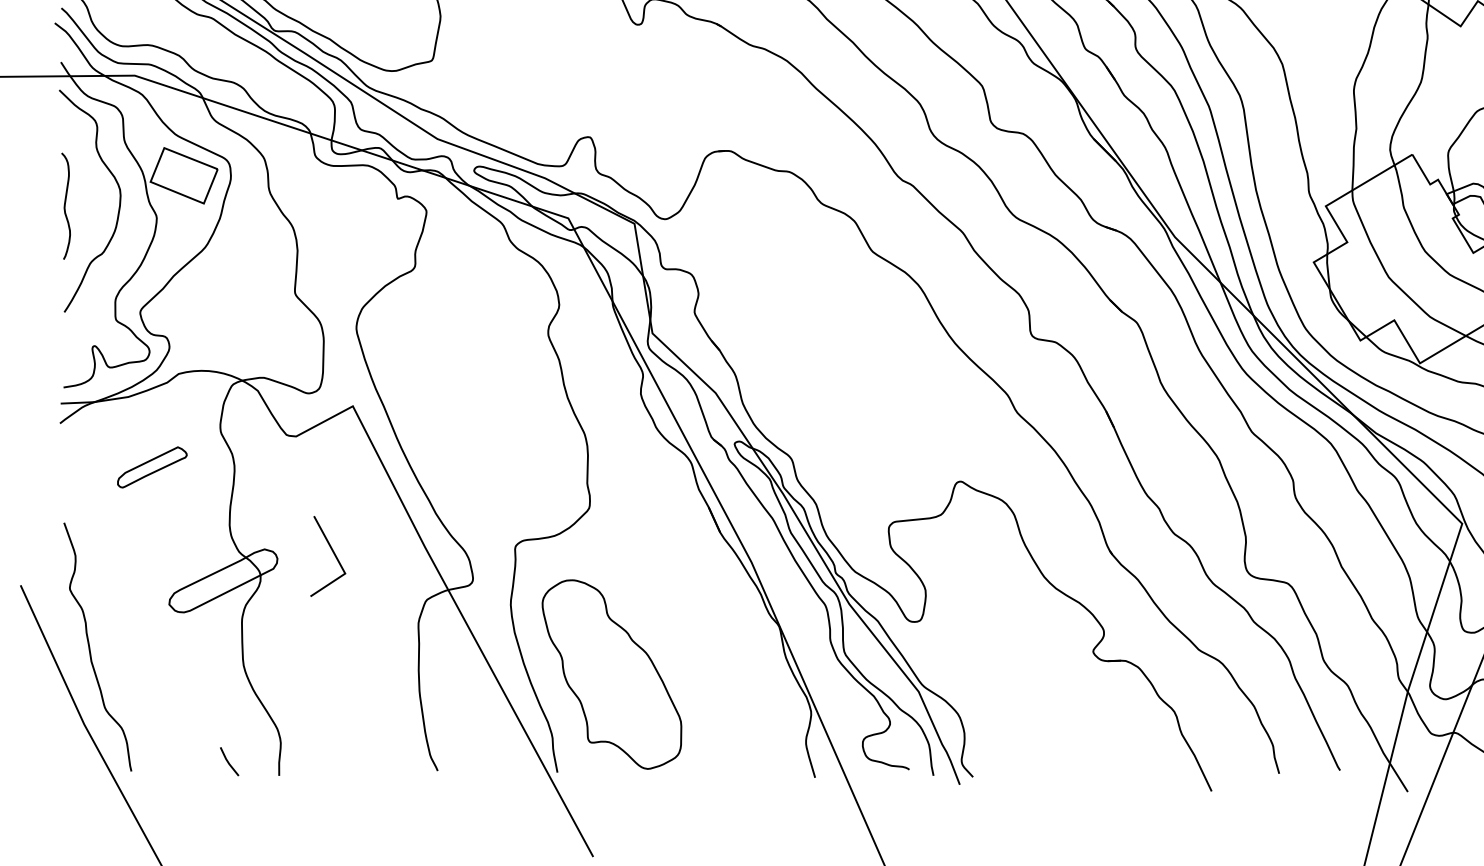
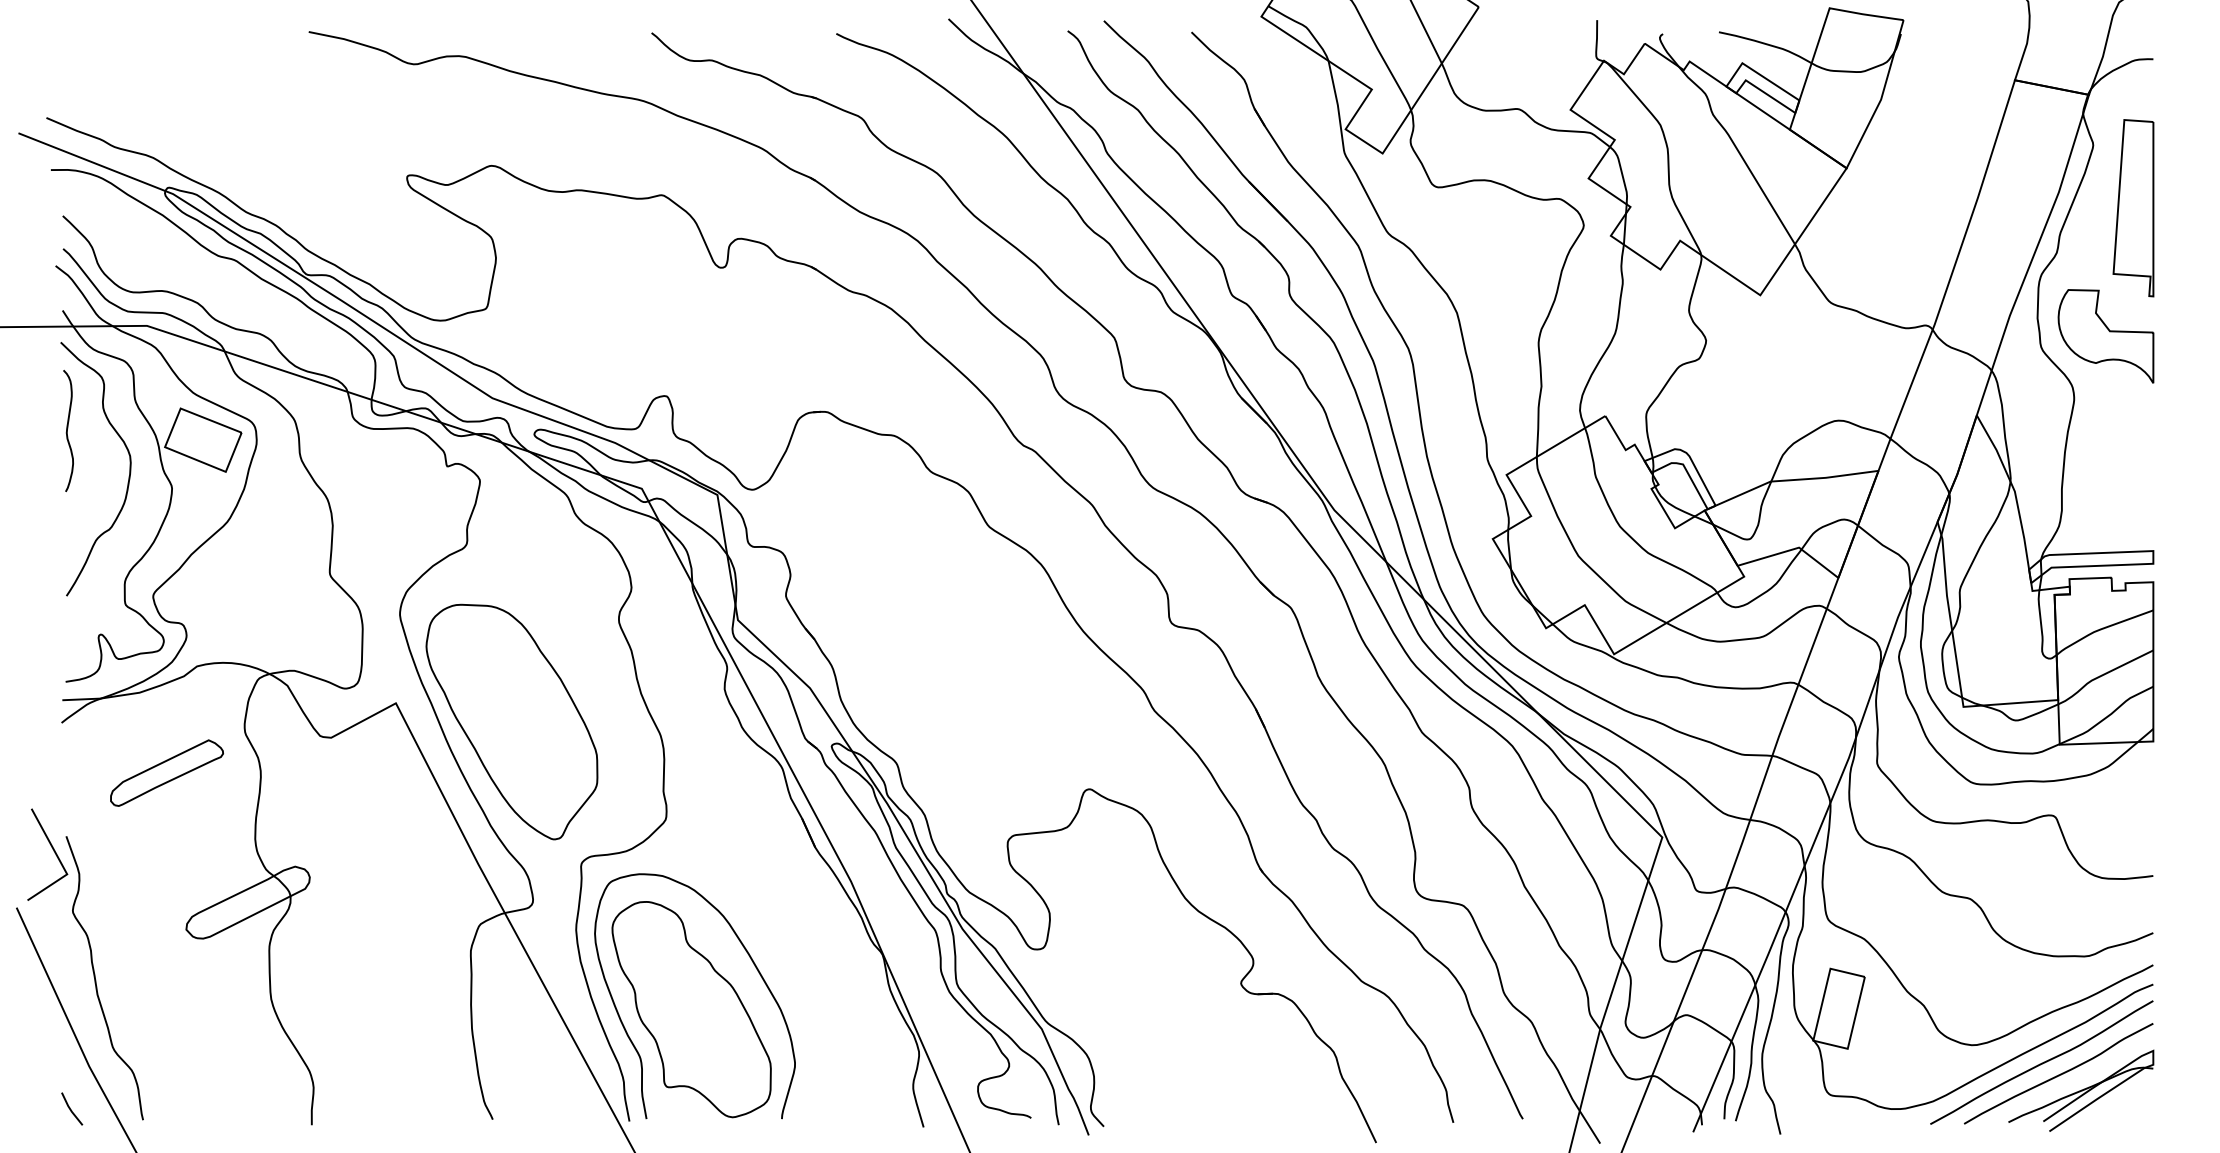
curve: (65, 205) -> (67, 430), moved
part: (454, 422) -> (511, 721), added
part: (151, 466) -> (166, 772), size x1.43
line: (333, 553) -> (53, 851), moved
curve: (667, 636) -> (754, 966), added
line: (229, 762) -> (71, 1109), moved

